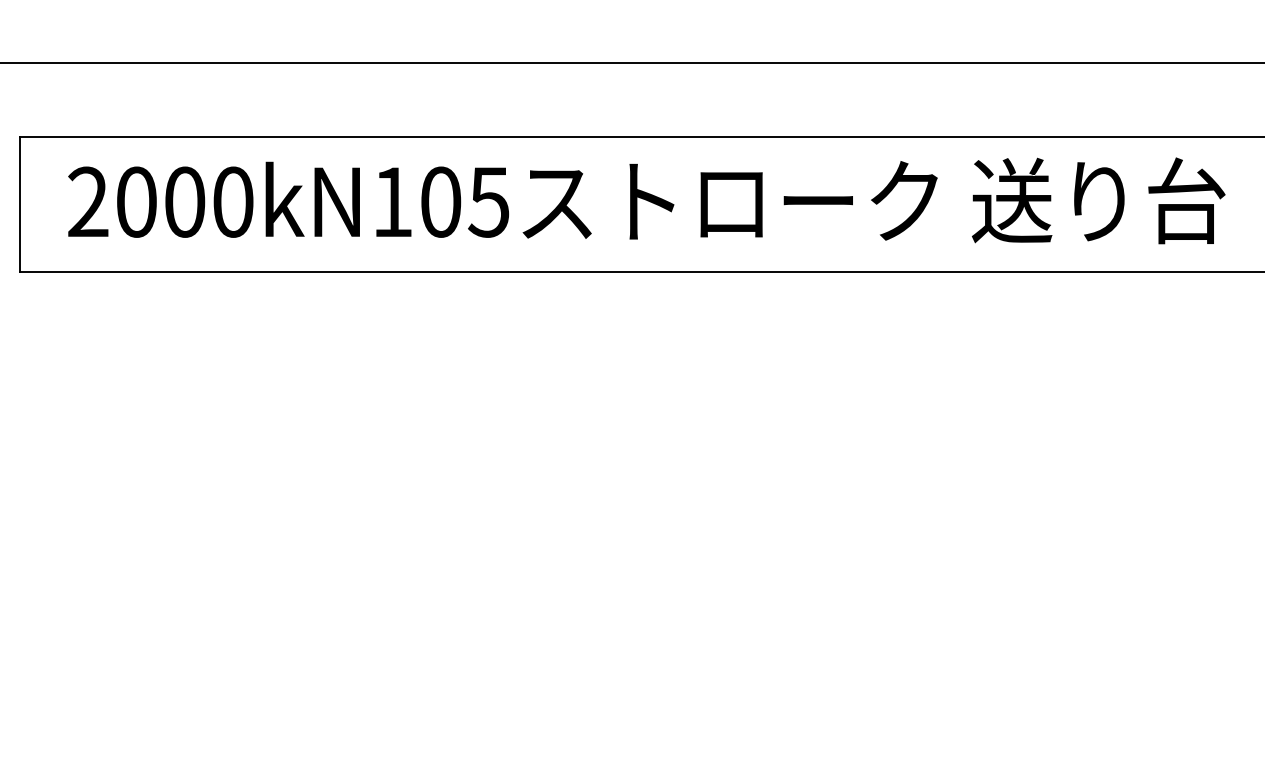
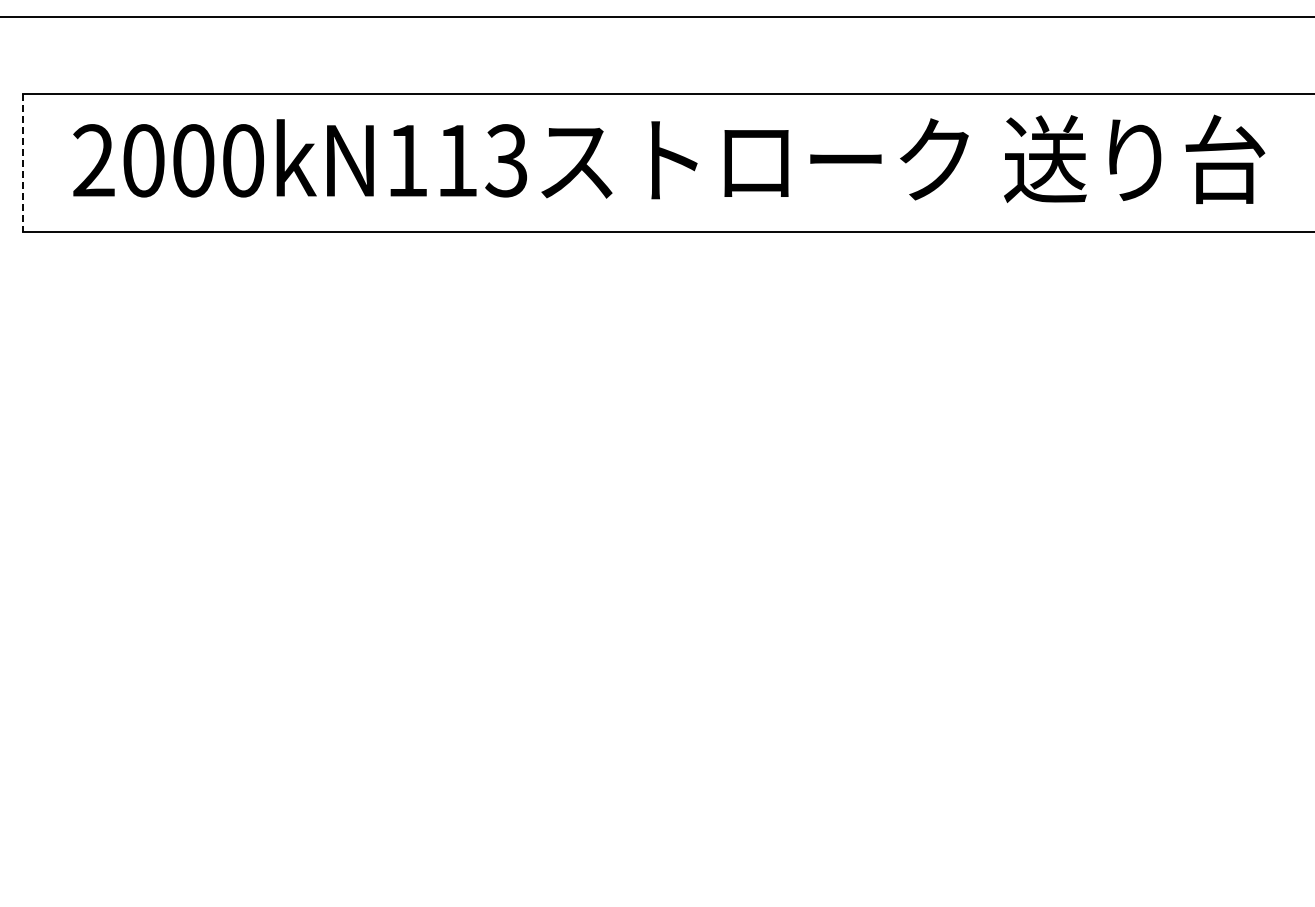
text: (465, 201) -> (482, 160), 2000kN105 -> 2000kN113
line: (19, 204) -> (23, 163), solid -> dashed

